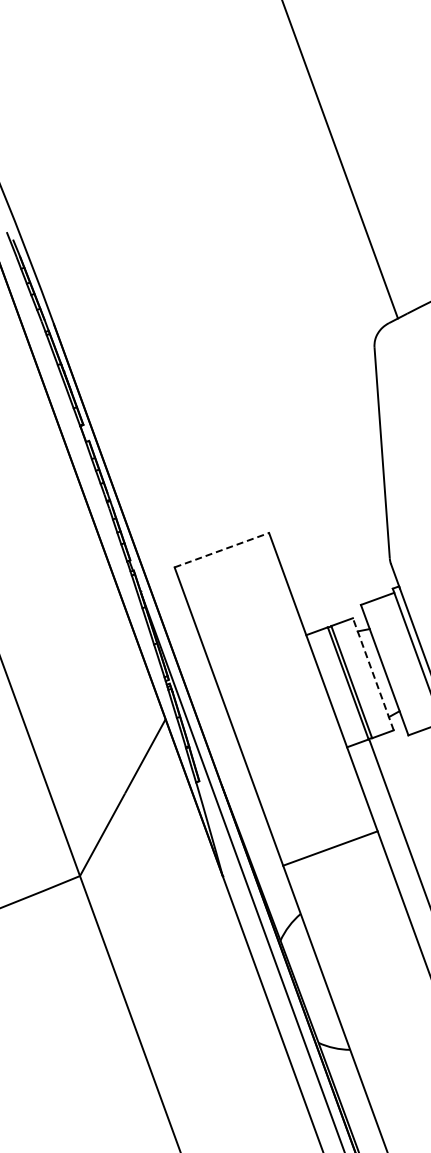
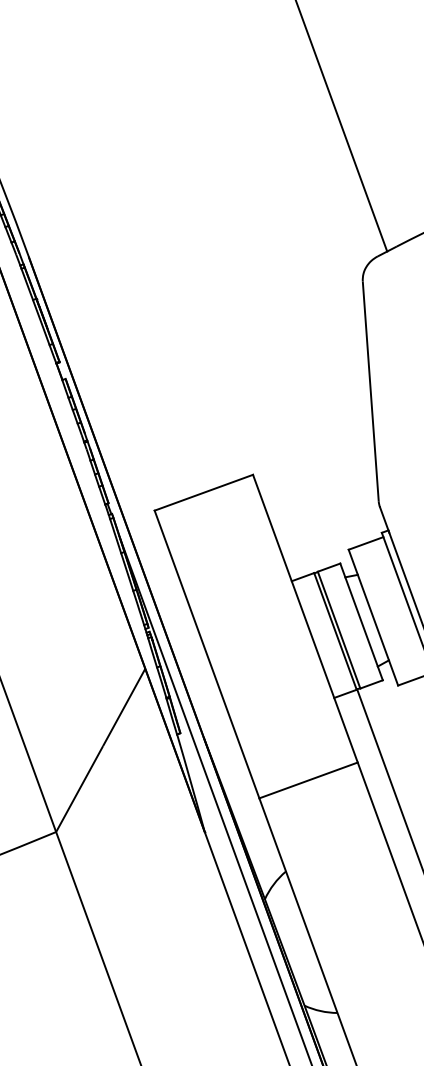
line: (222, 550) -> (204, 493), dashed -> solid
line: (373, 674) -> (361, 622), dashed -> solid
line: (330, 848) -> (308, 780), moved

